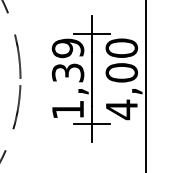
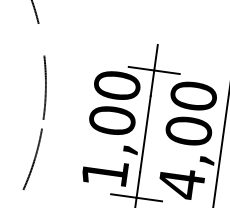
text: (67, 60) -> (113, 102), 1,39 -> 1,00

